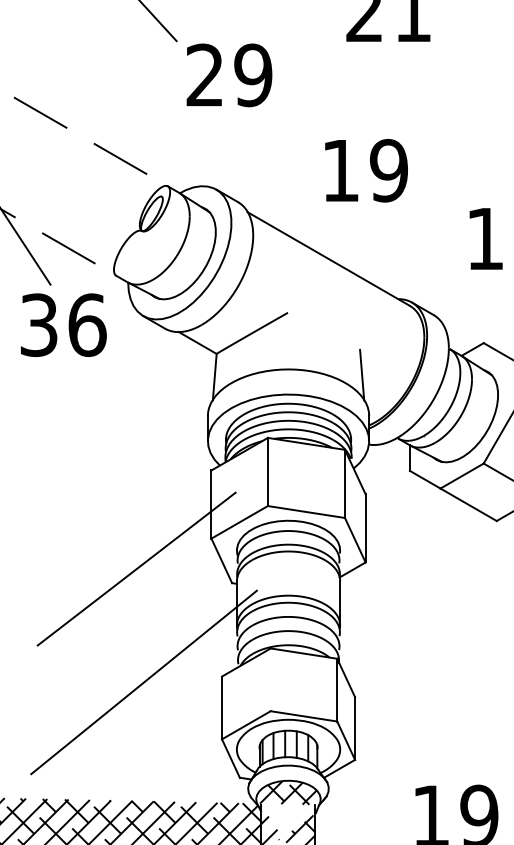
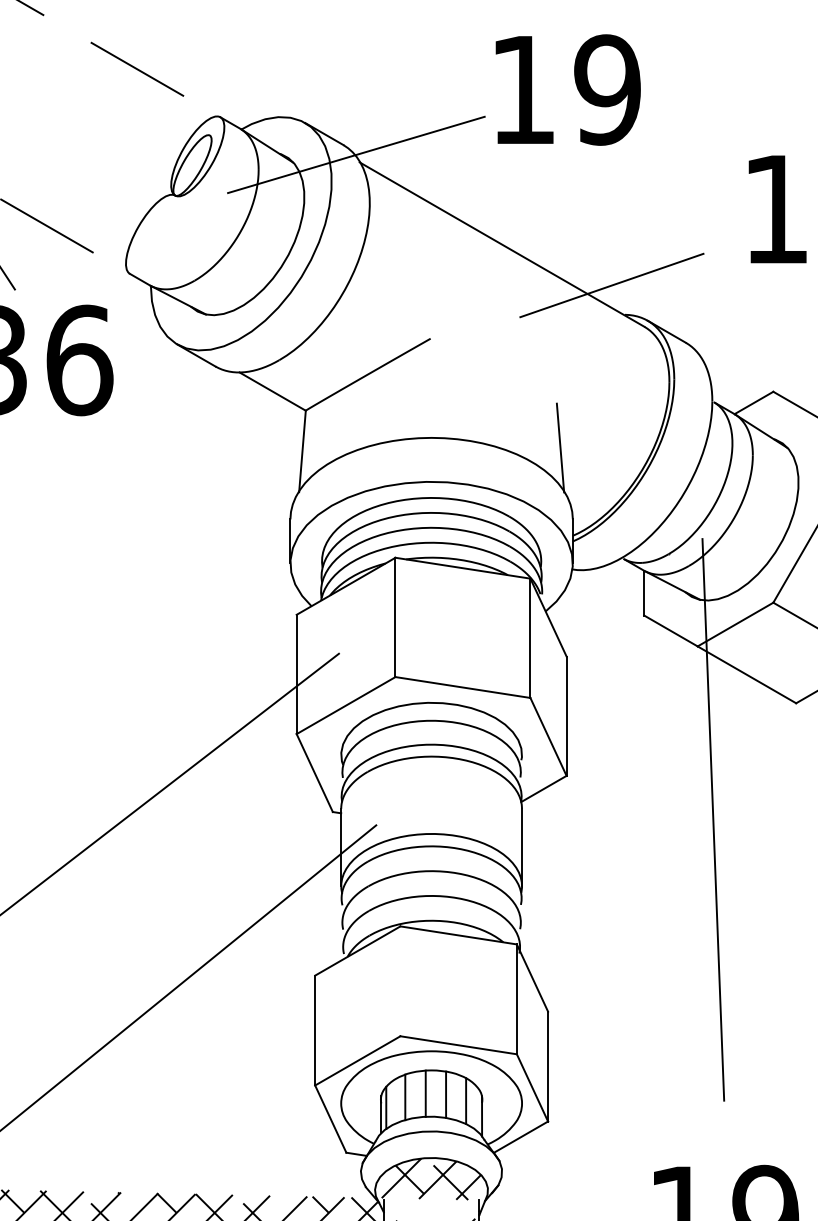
line: (245, 207) -> (356, 154), added
line: (391, 282) -> (611, 285), added
line: (449, 587) -> (713, 819), added

